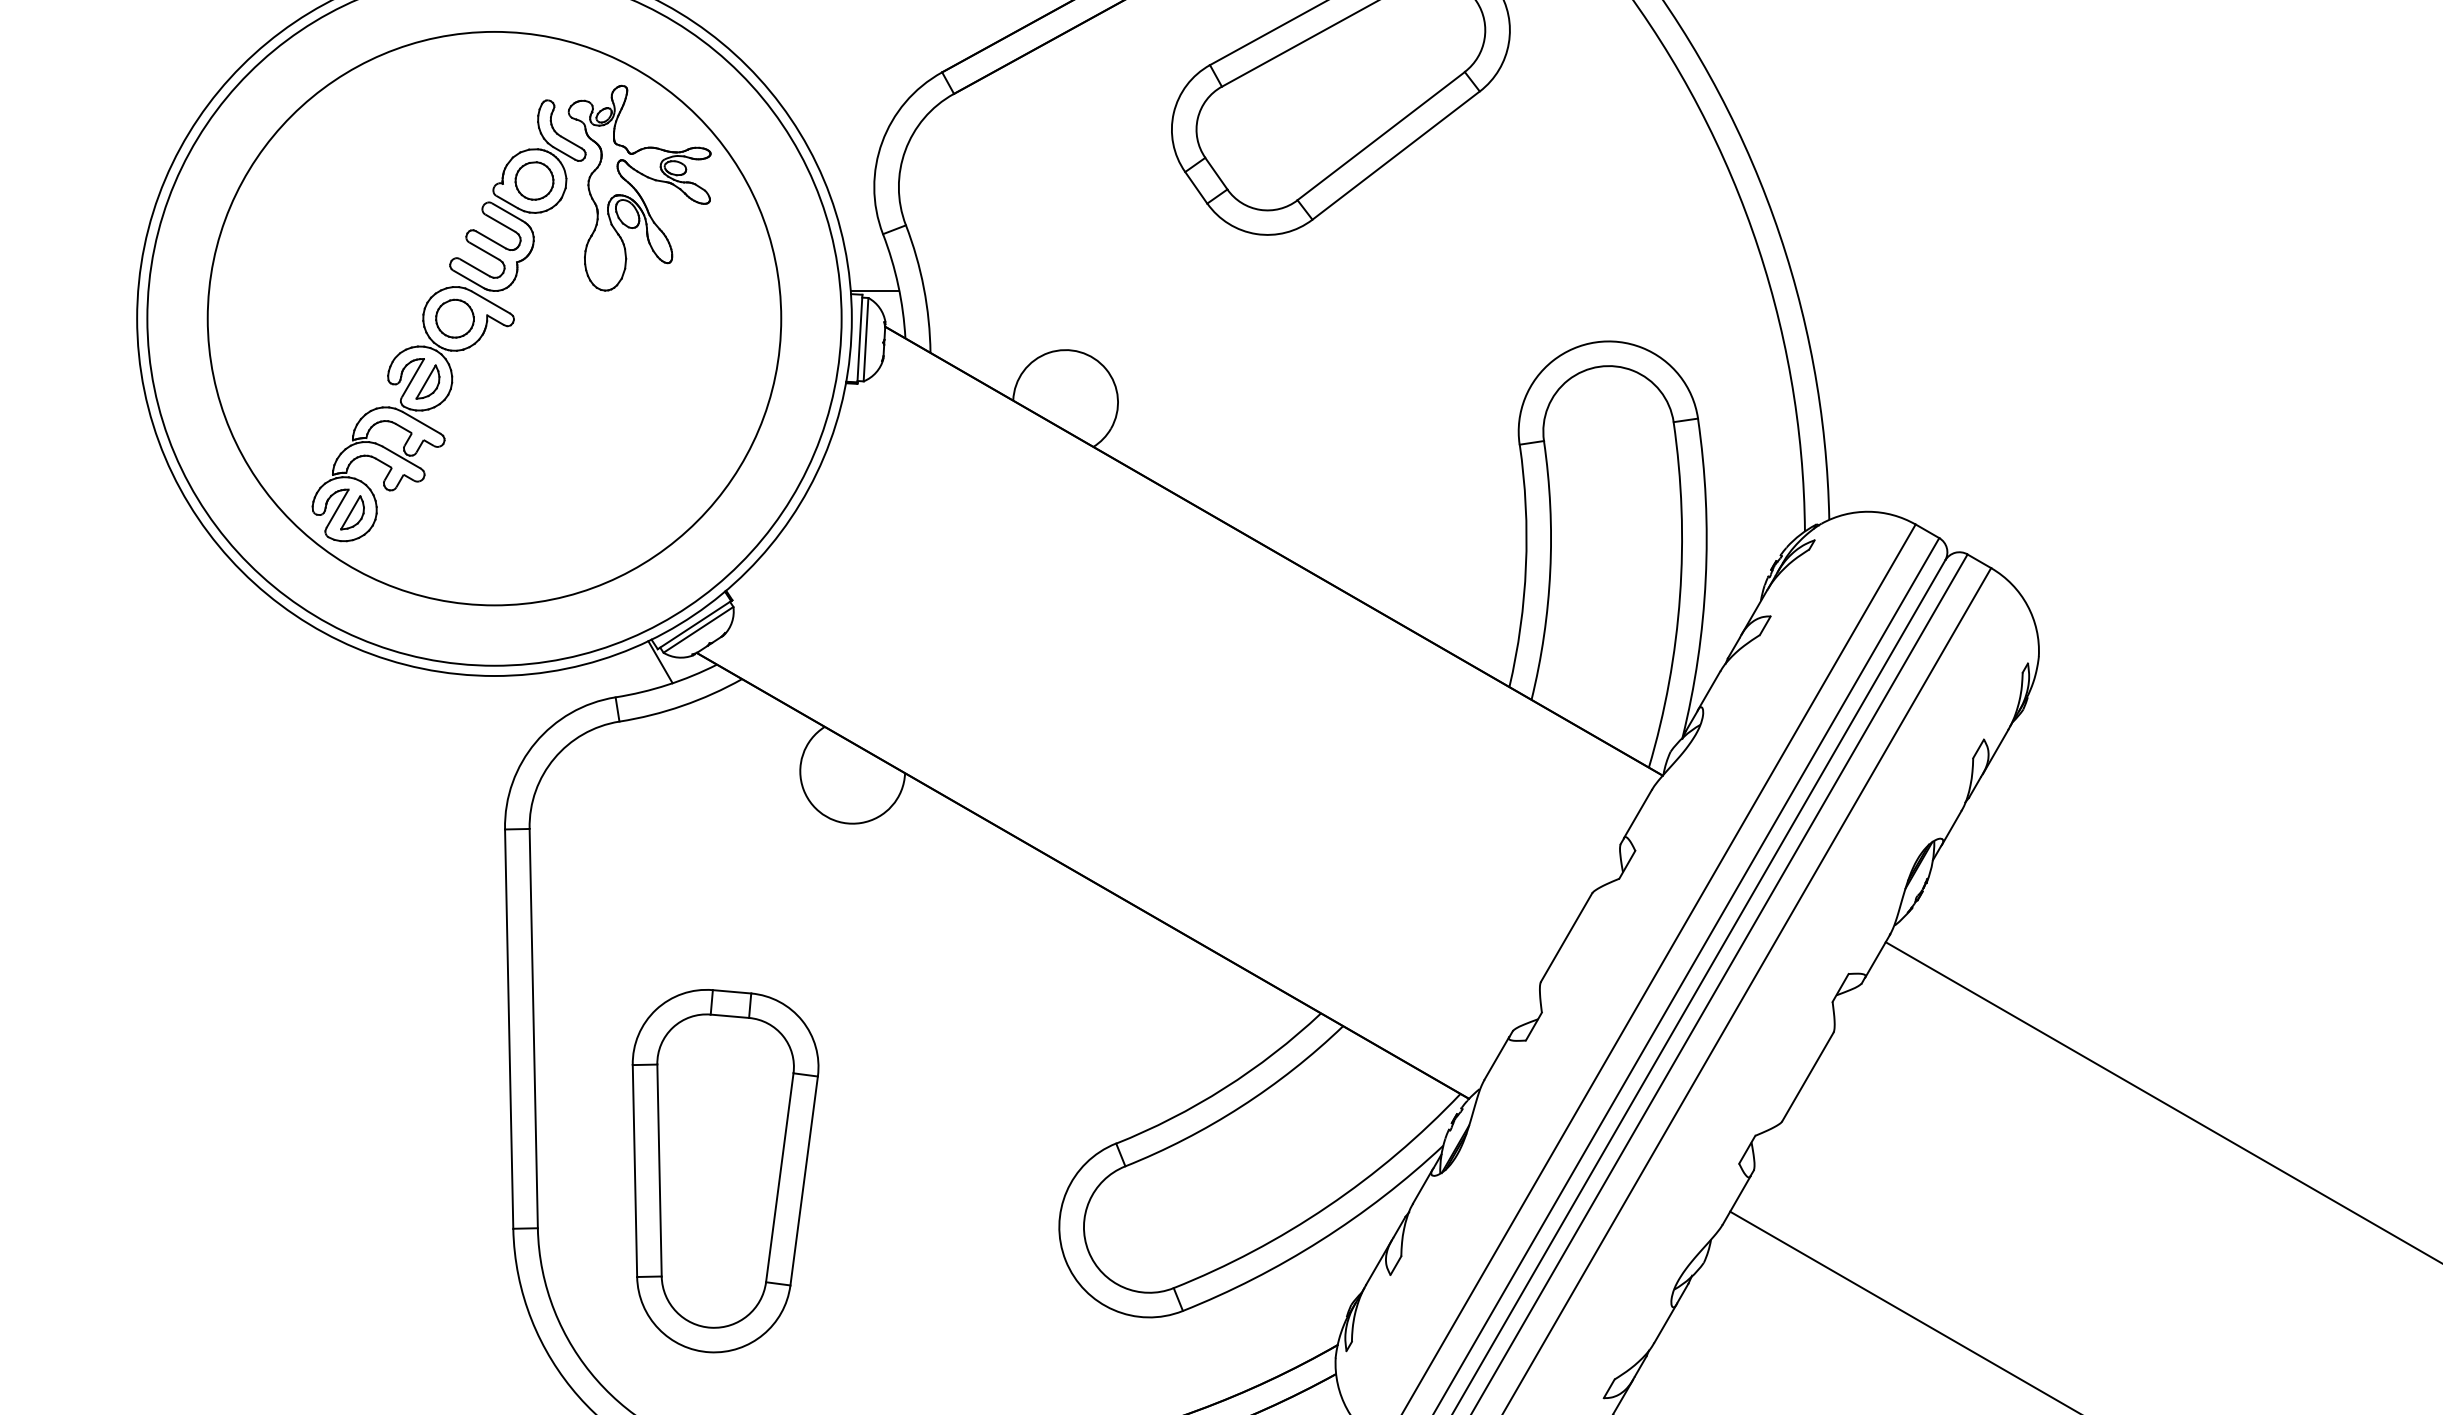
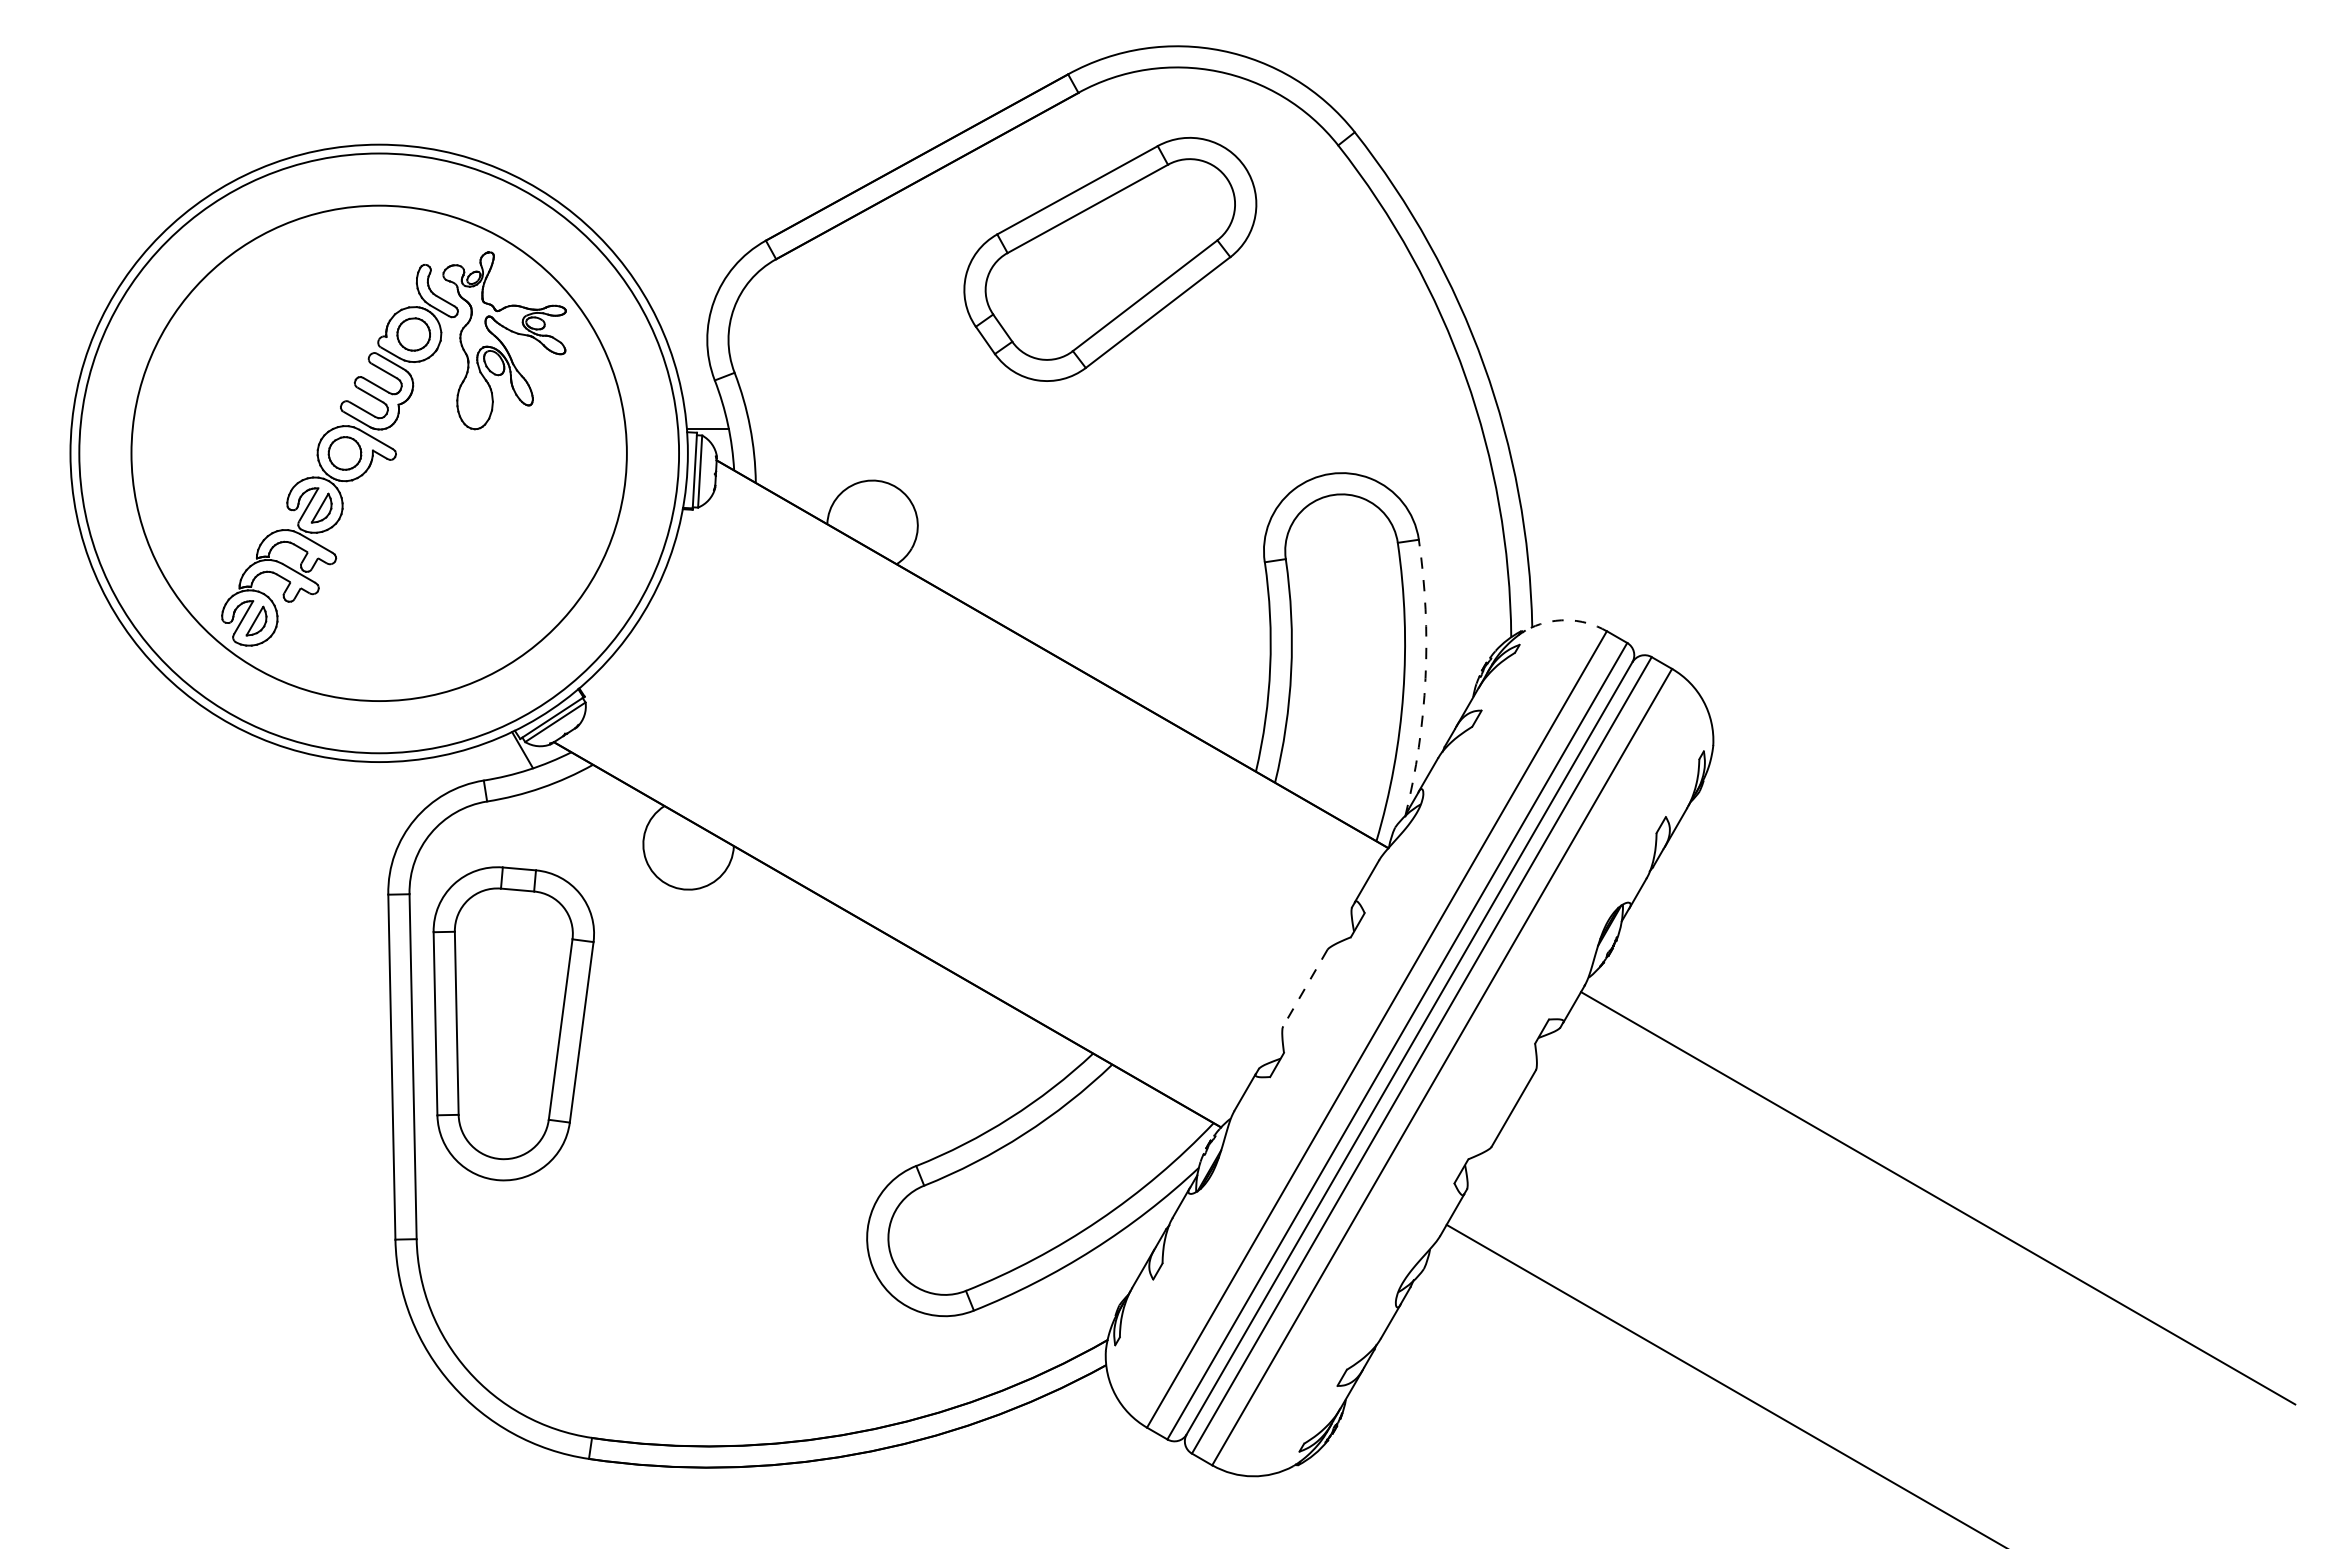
arc: (1868, 512) -> (1566, 620), solid -> dashed
arc: (1705, 579) -> (1425, 678), solid -> dashed
line: (1566, 938) -> (1305, 988), solid -> dashed
part: (725, 1170) -> (513, 1023), moved

